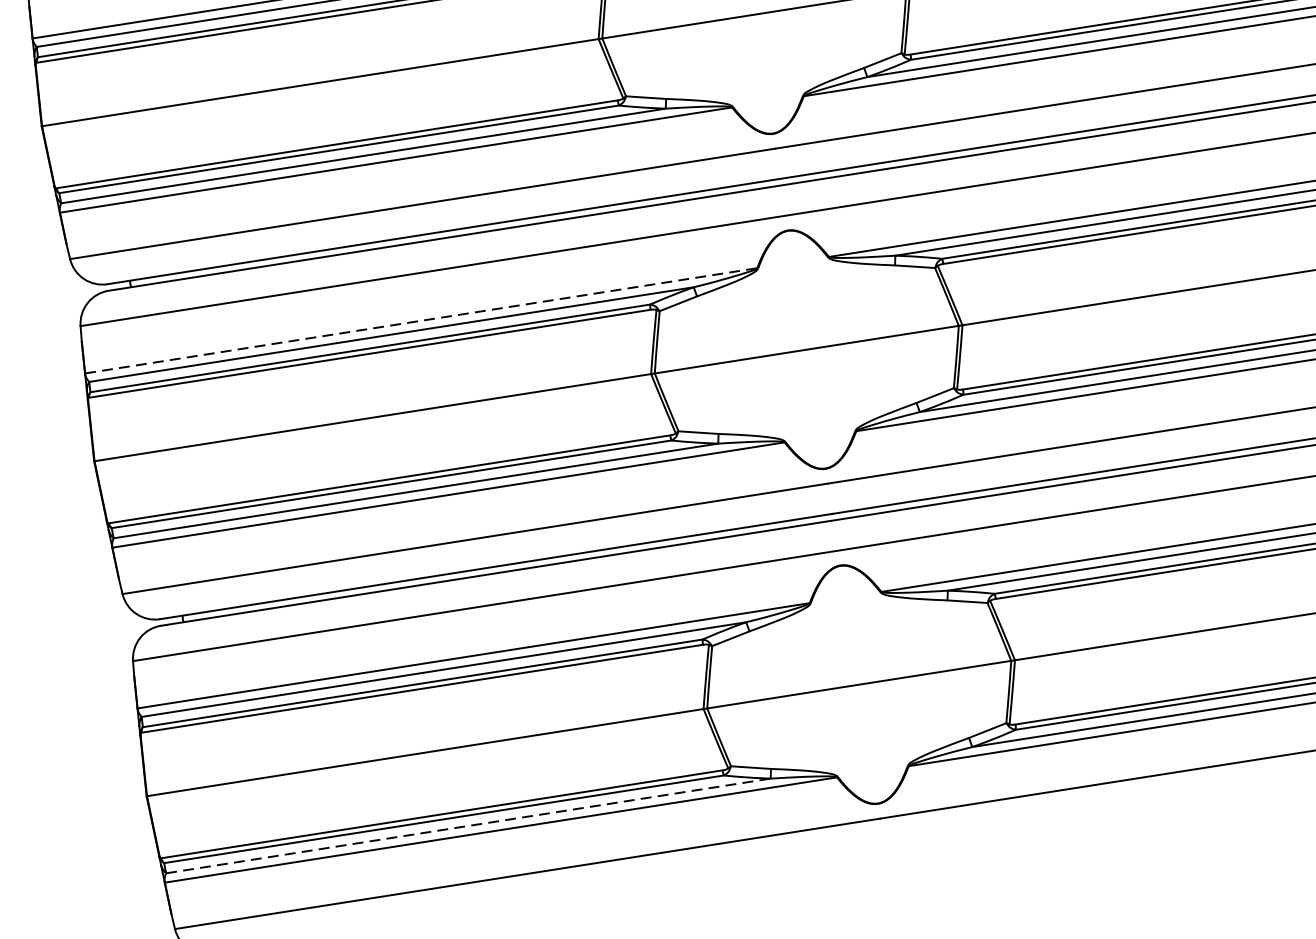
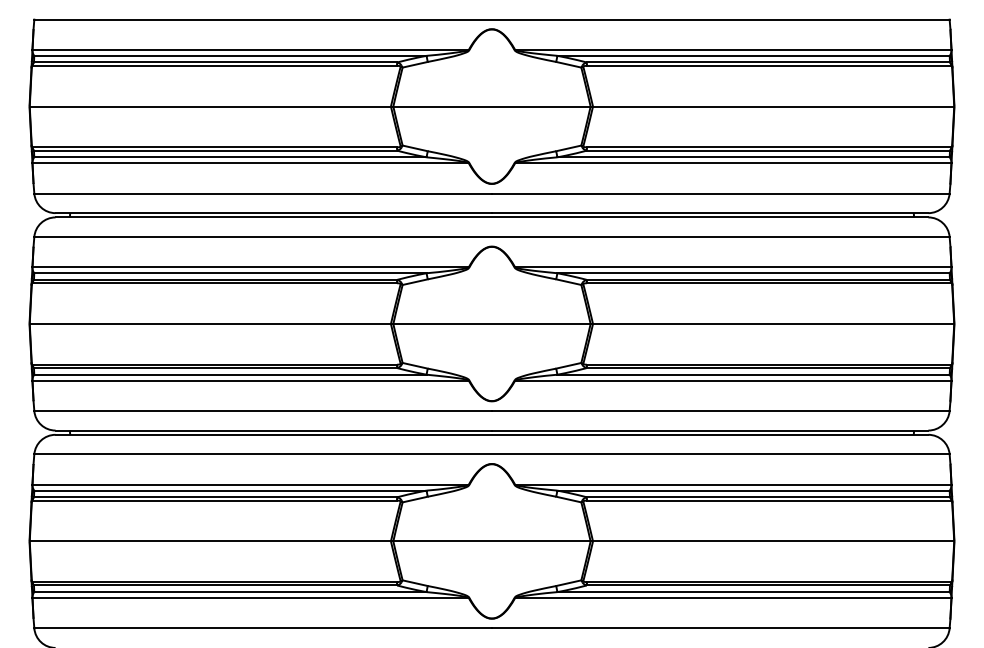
line: (422, 320) -> (251, 267), dashed -> solid
line: (468, 826) -> (230, 592), dashed -> solid

